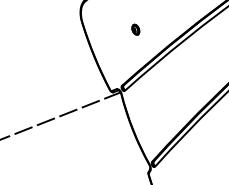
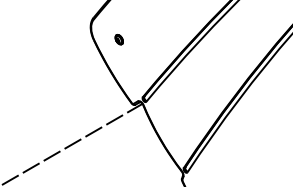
part: (135, 29) -> (118, 39), moved

